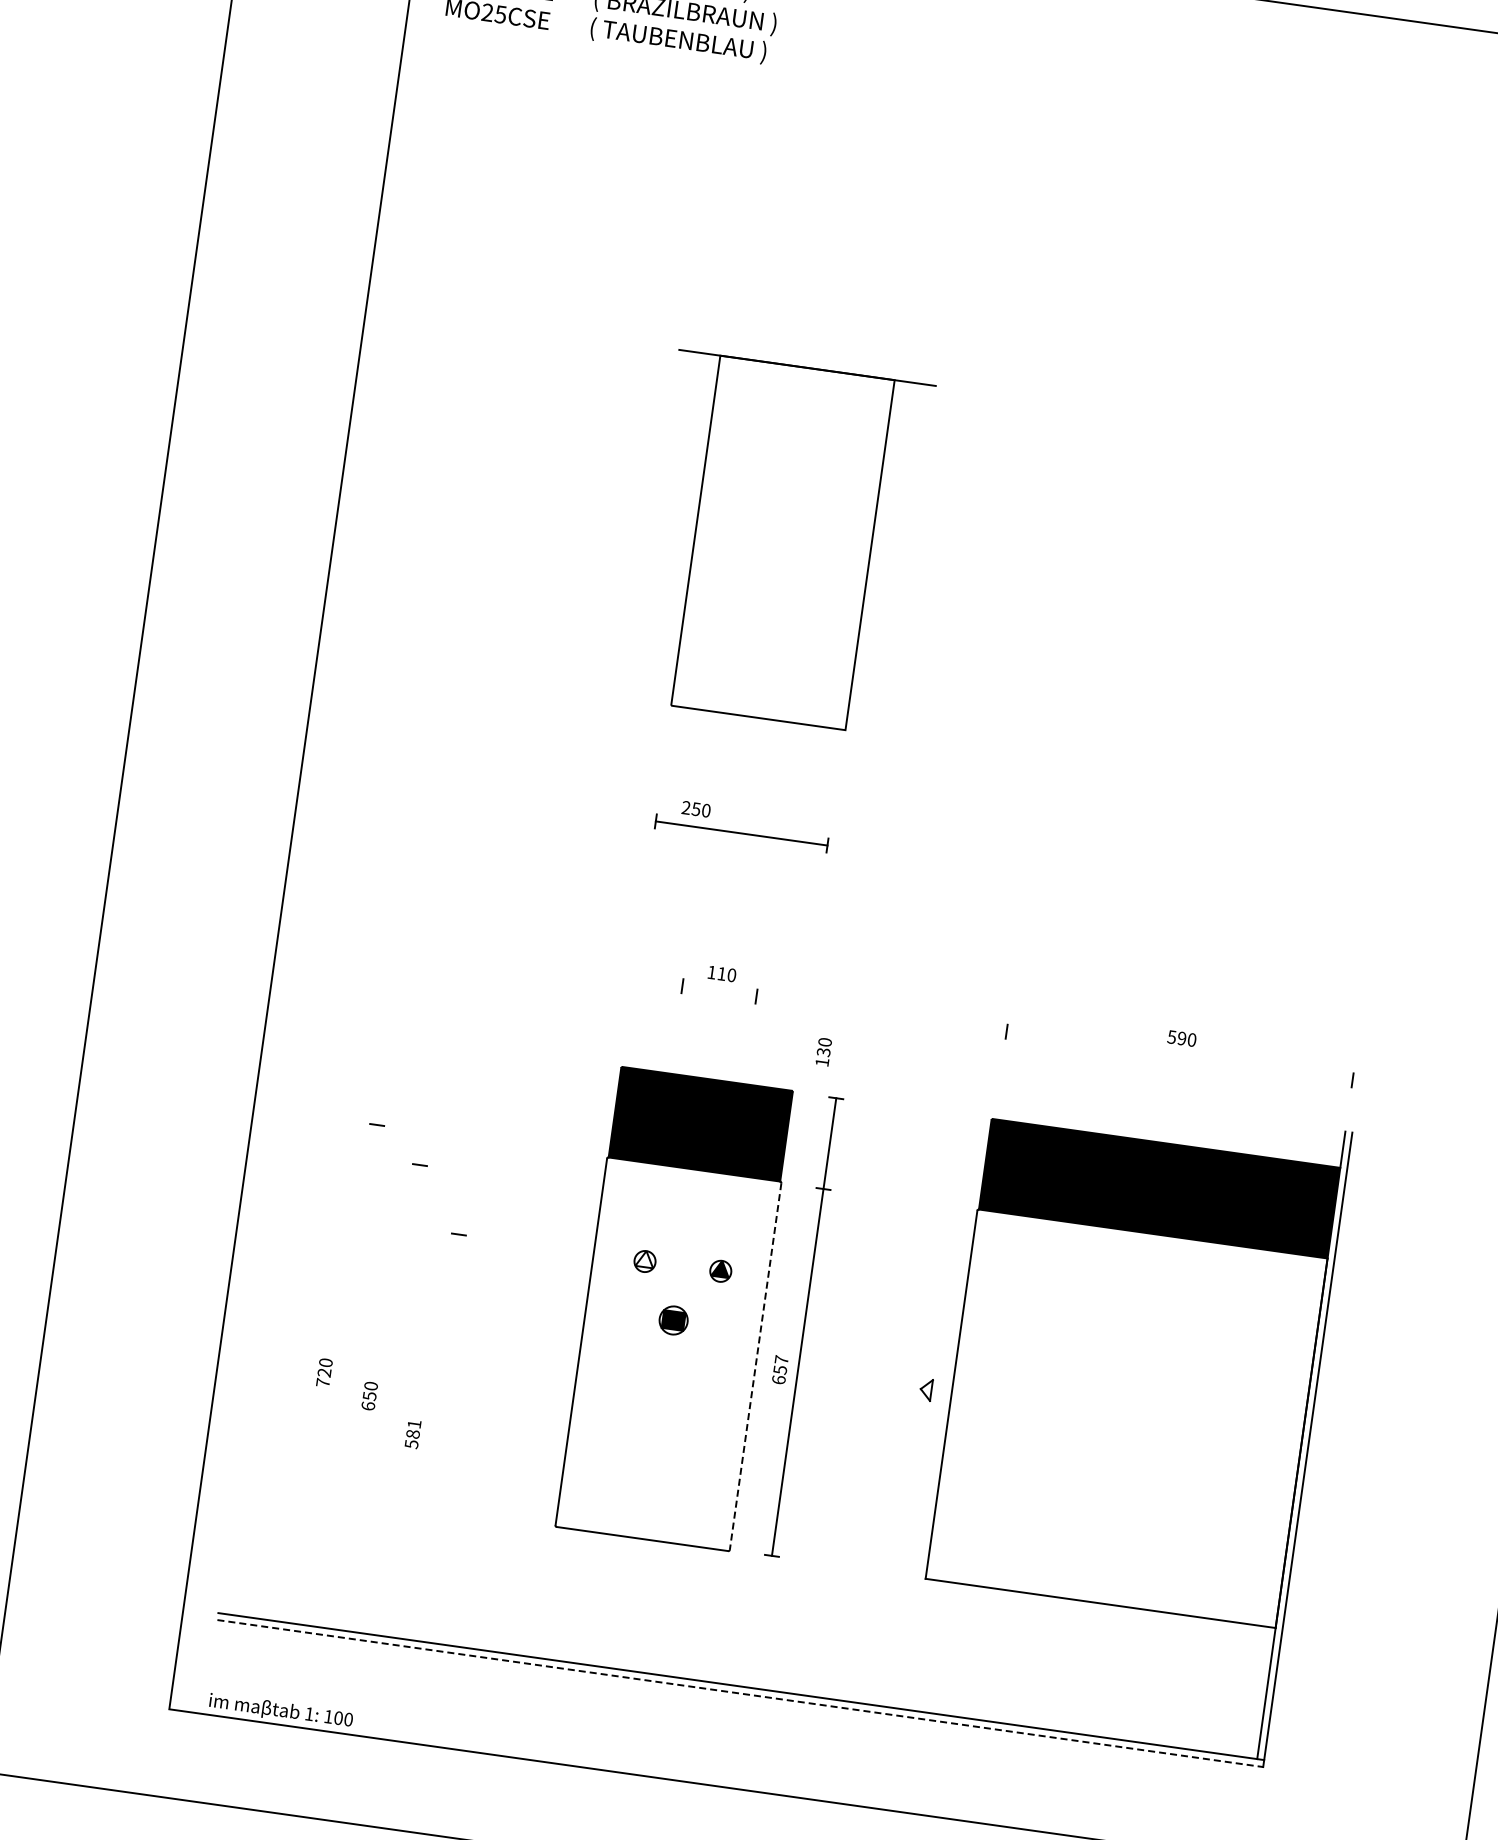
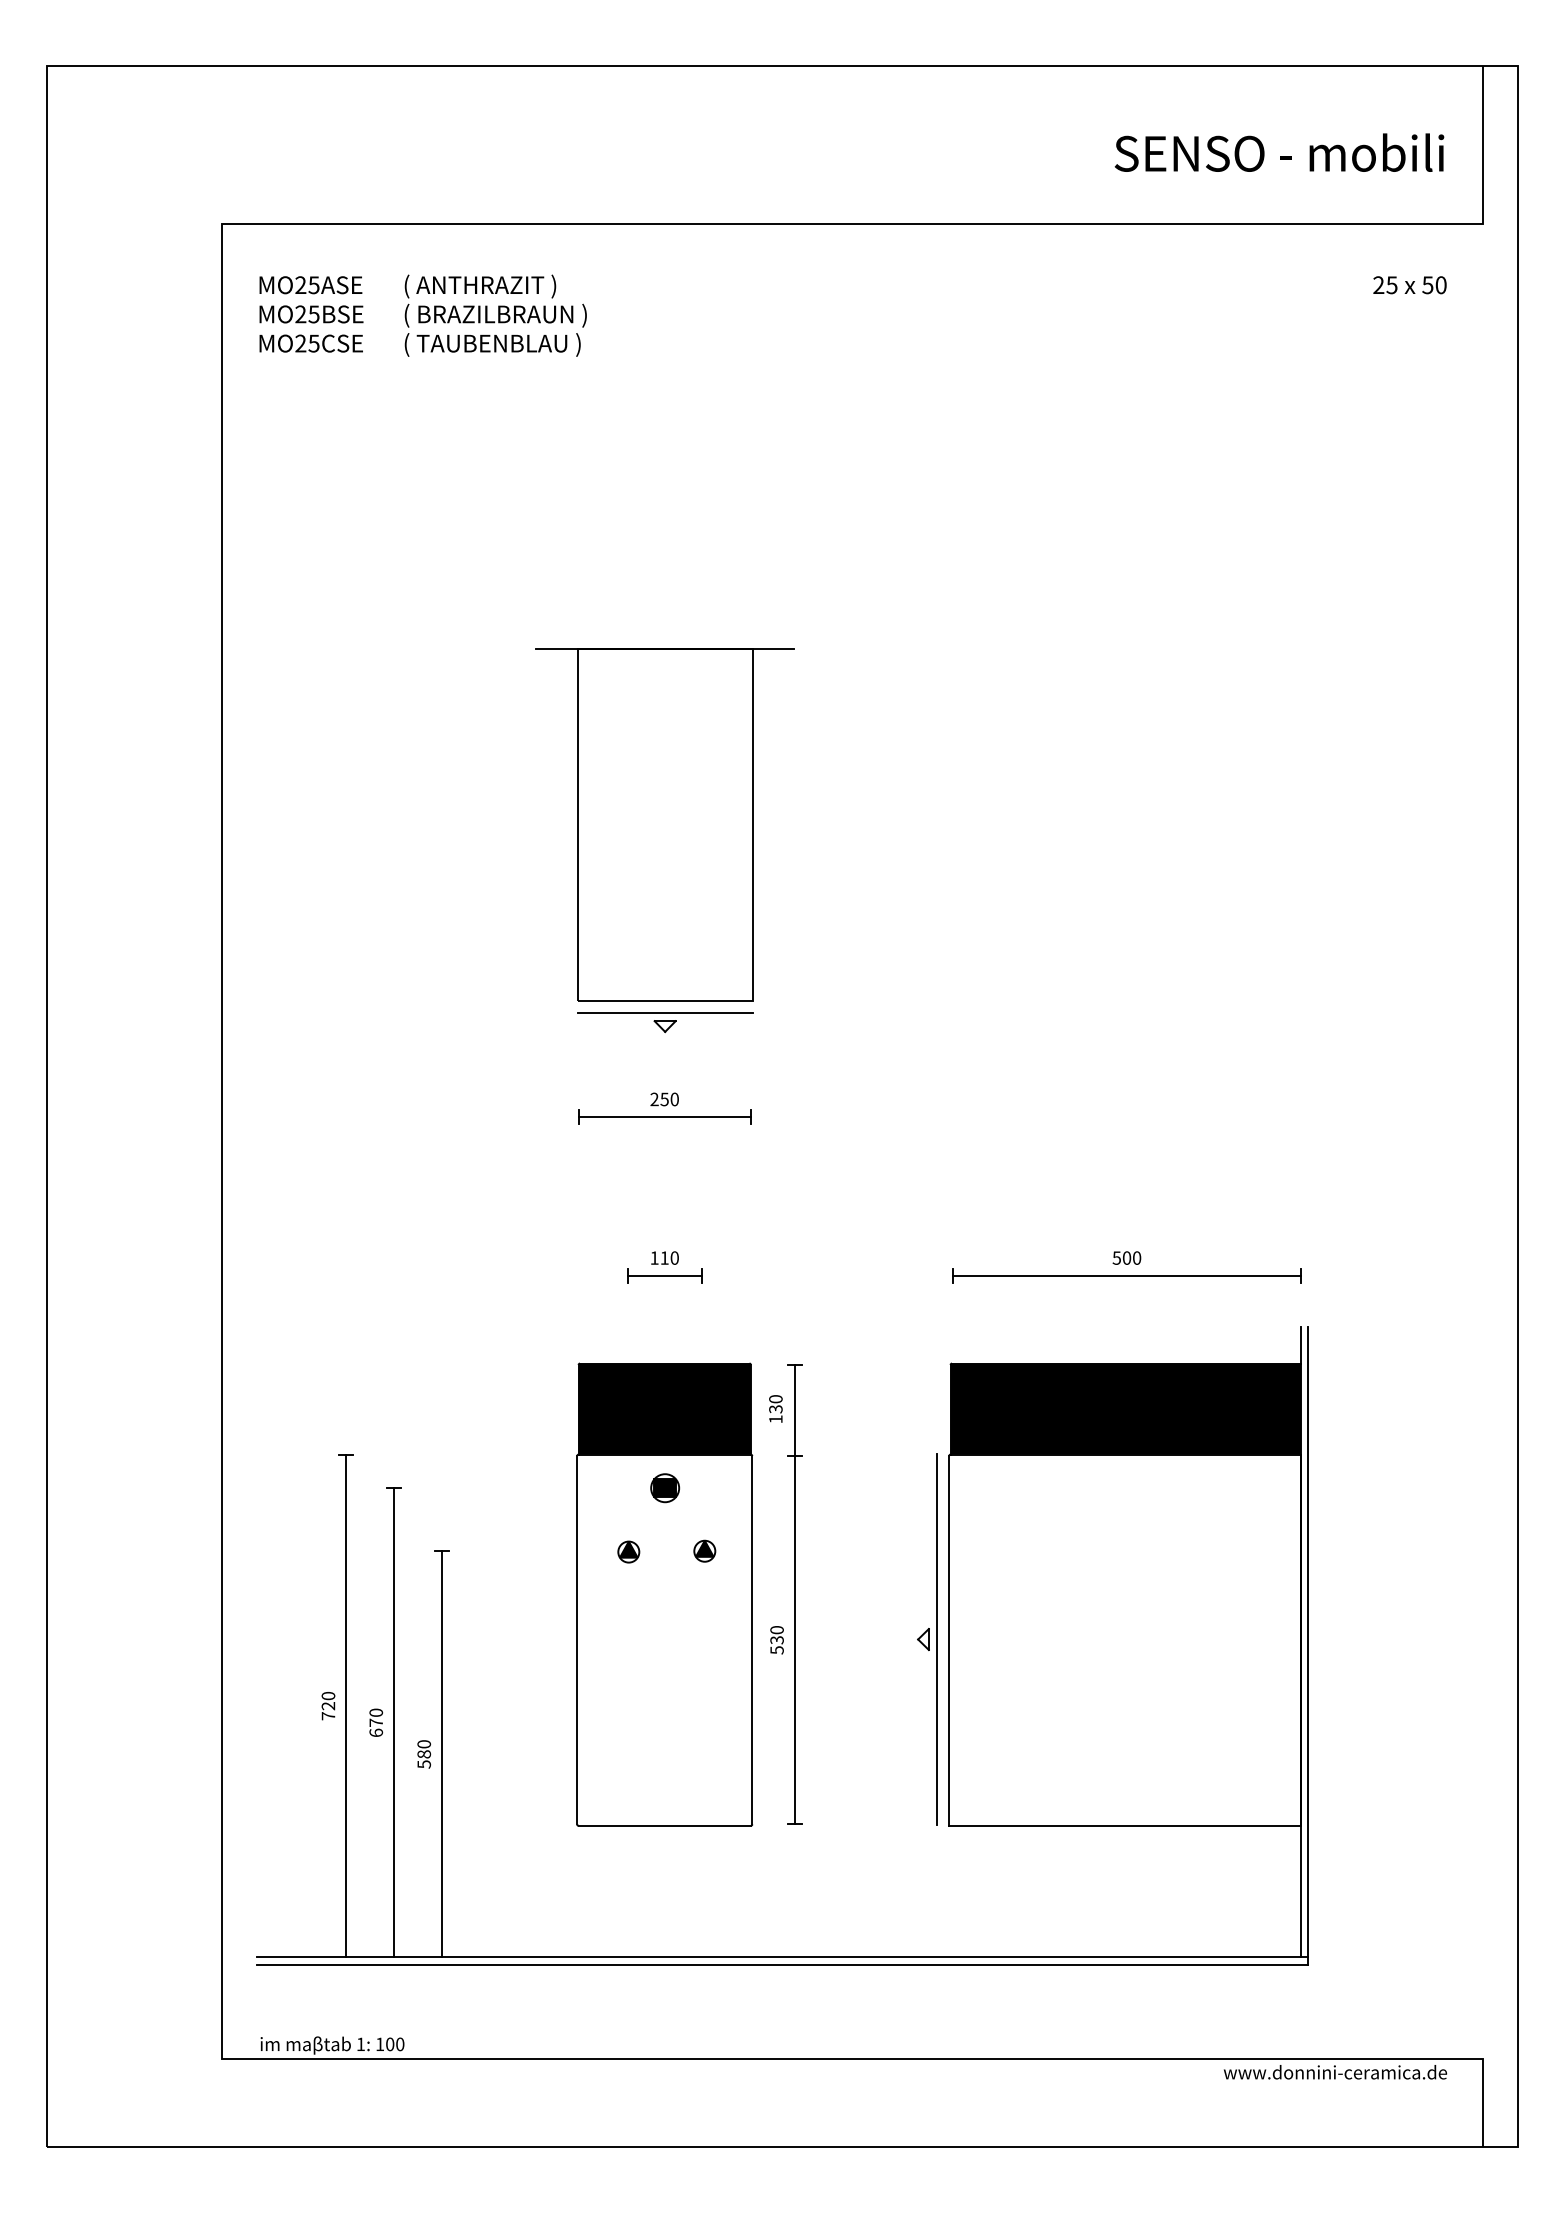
part: (755, 739) -> (665, 1022), added
text: (696, 809) -> (664, 1099), moved
line: (719, 991) -> (664, 1275), added
text: (1181, 1037) -> (1126, 1257), 590 -> 500
text: (823, 1051) -> (775, 1408), moved
line: (1179, 1055) -> (1126, 1275), added
fill: (645, 1258) -> (628, 1549), added
part: (673, 1320) -> (665, 1488), moved
line: (755, 1366) -> (752, 1640), dashed -> solid
text: (779, 1370) -> (776, 1640), 657 -> 530
line: (342, 1374) -> (346, 1705), added
line: (939, 1390) -> (936, 1638), added
text: (370, 1395) -> (376, 1722), 650 -> 670
line: (386, 1398) -> (393, 1722), added
text: (414, 1424) -> (424, 1744), 581 -> 580
line: (430, 1436) -> (441, 1754), added
line: (740, 1693) -> (782, 1964), dashed -> solid

